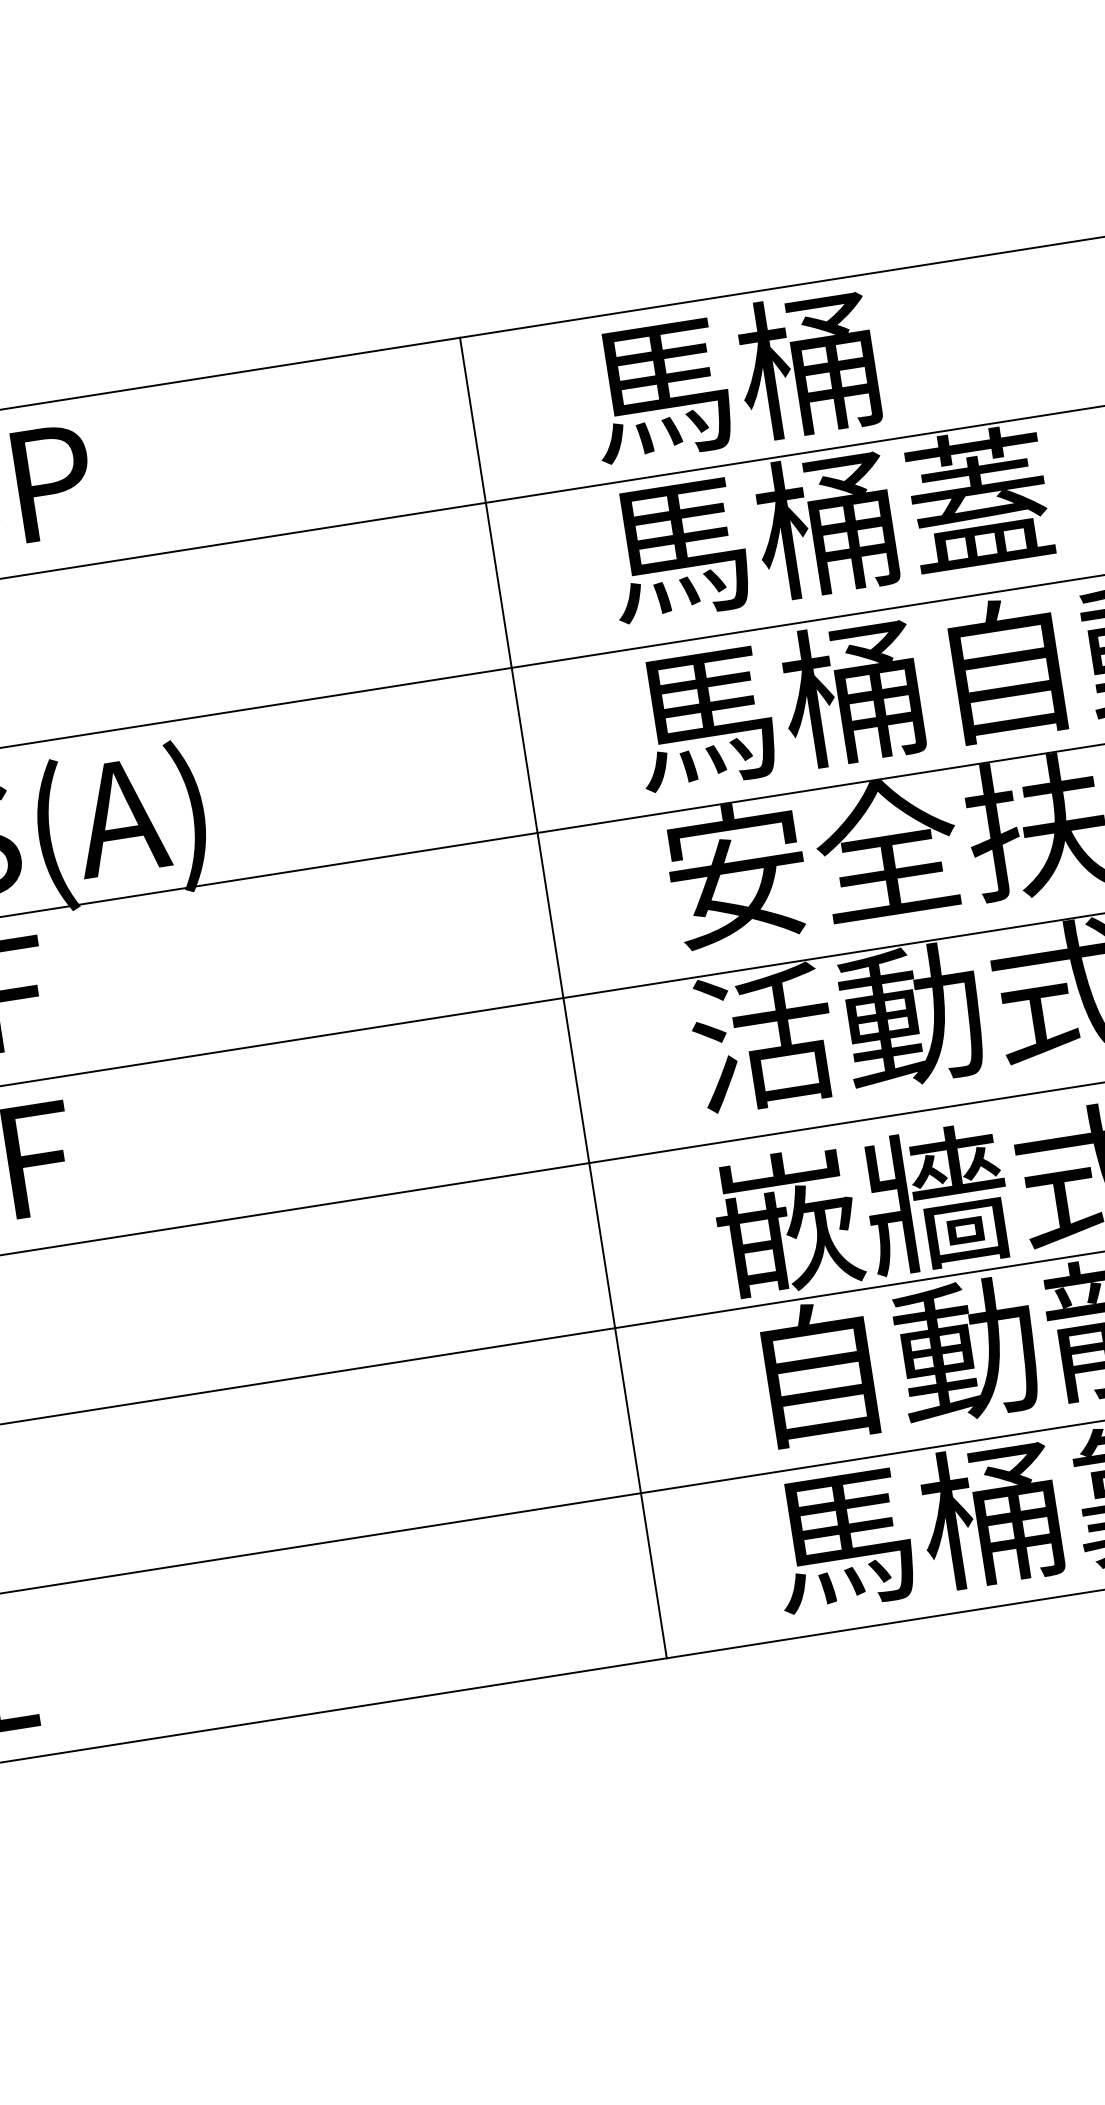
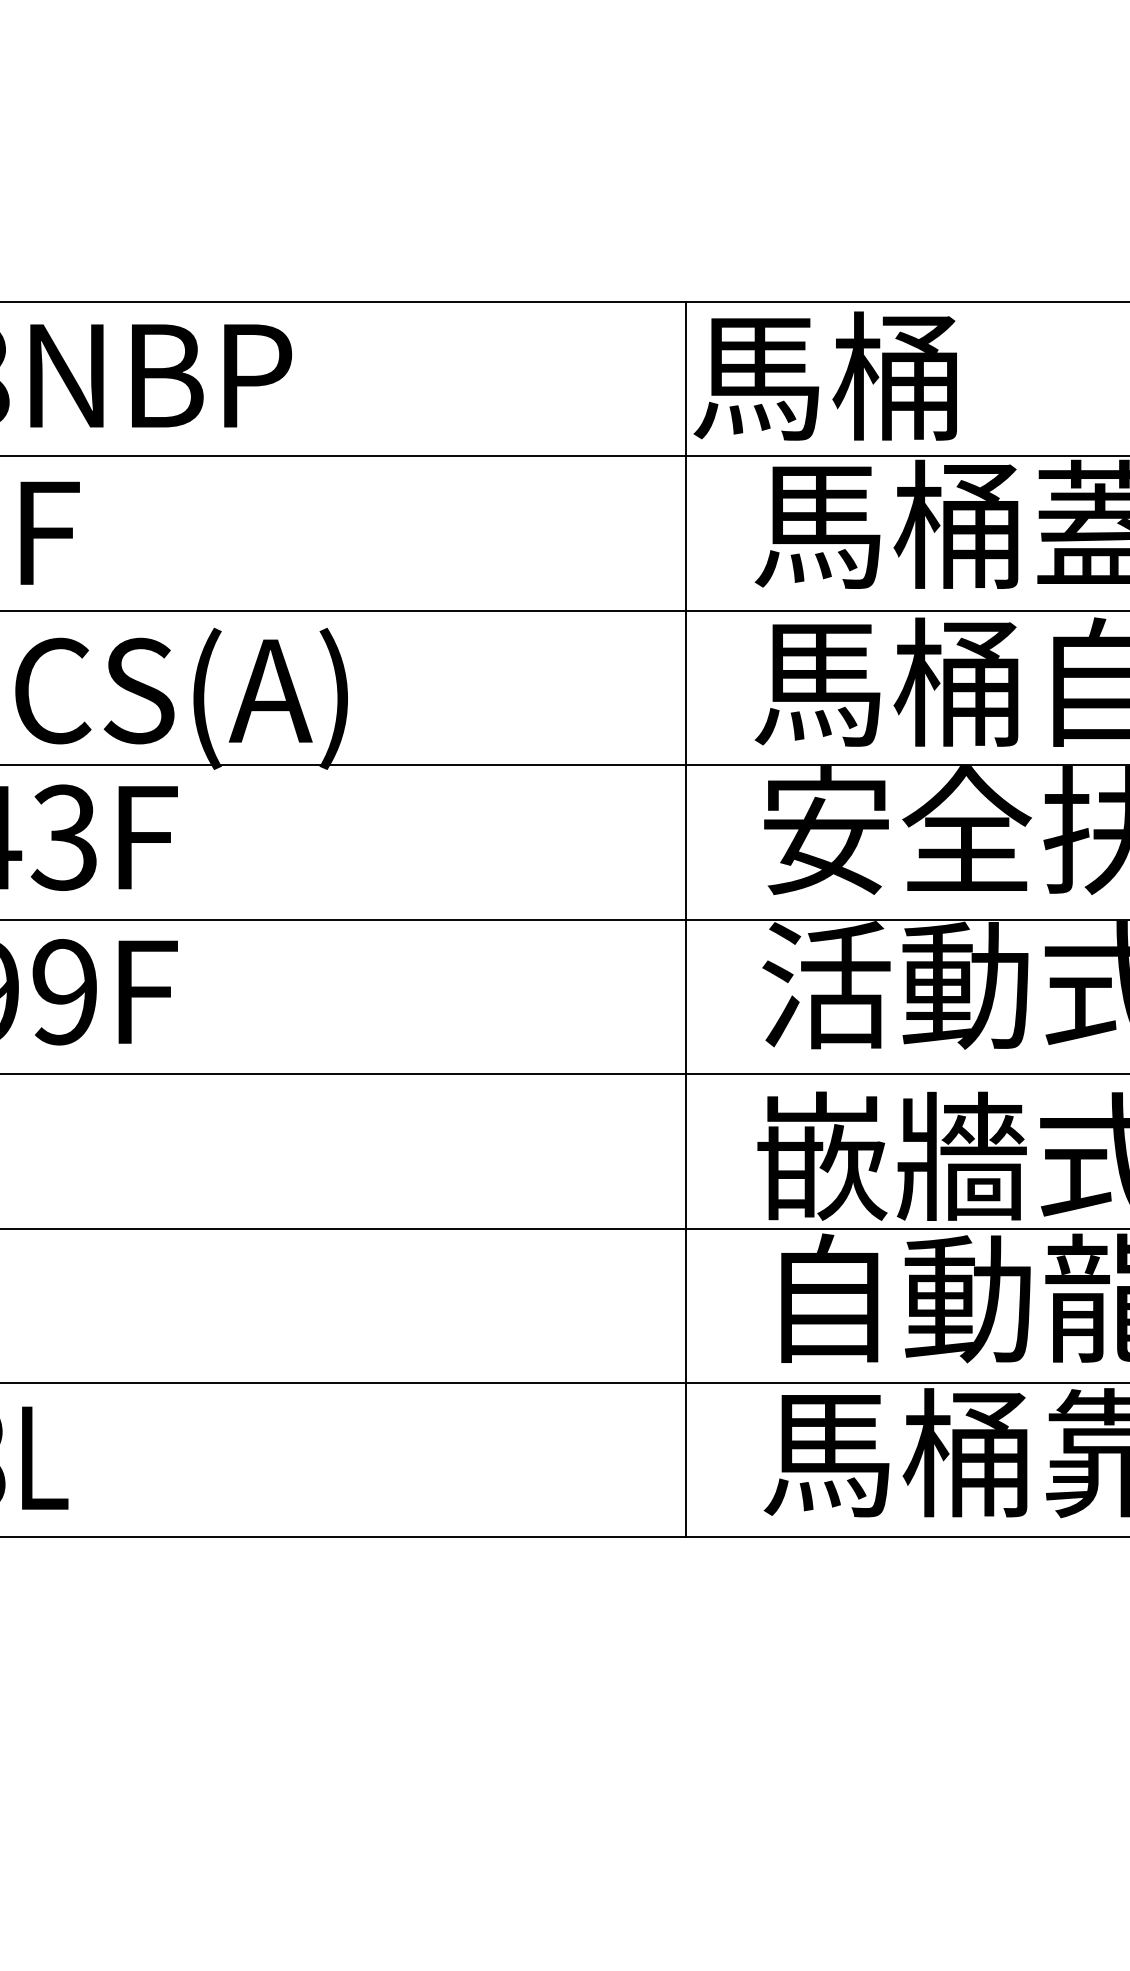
text: (731, 376) -> (824, 375), moved
line: (563, 998) -> (685, 919), moved

